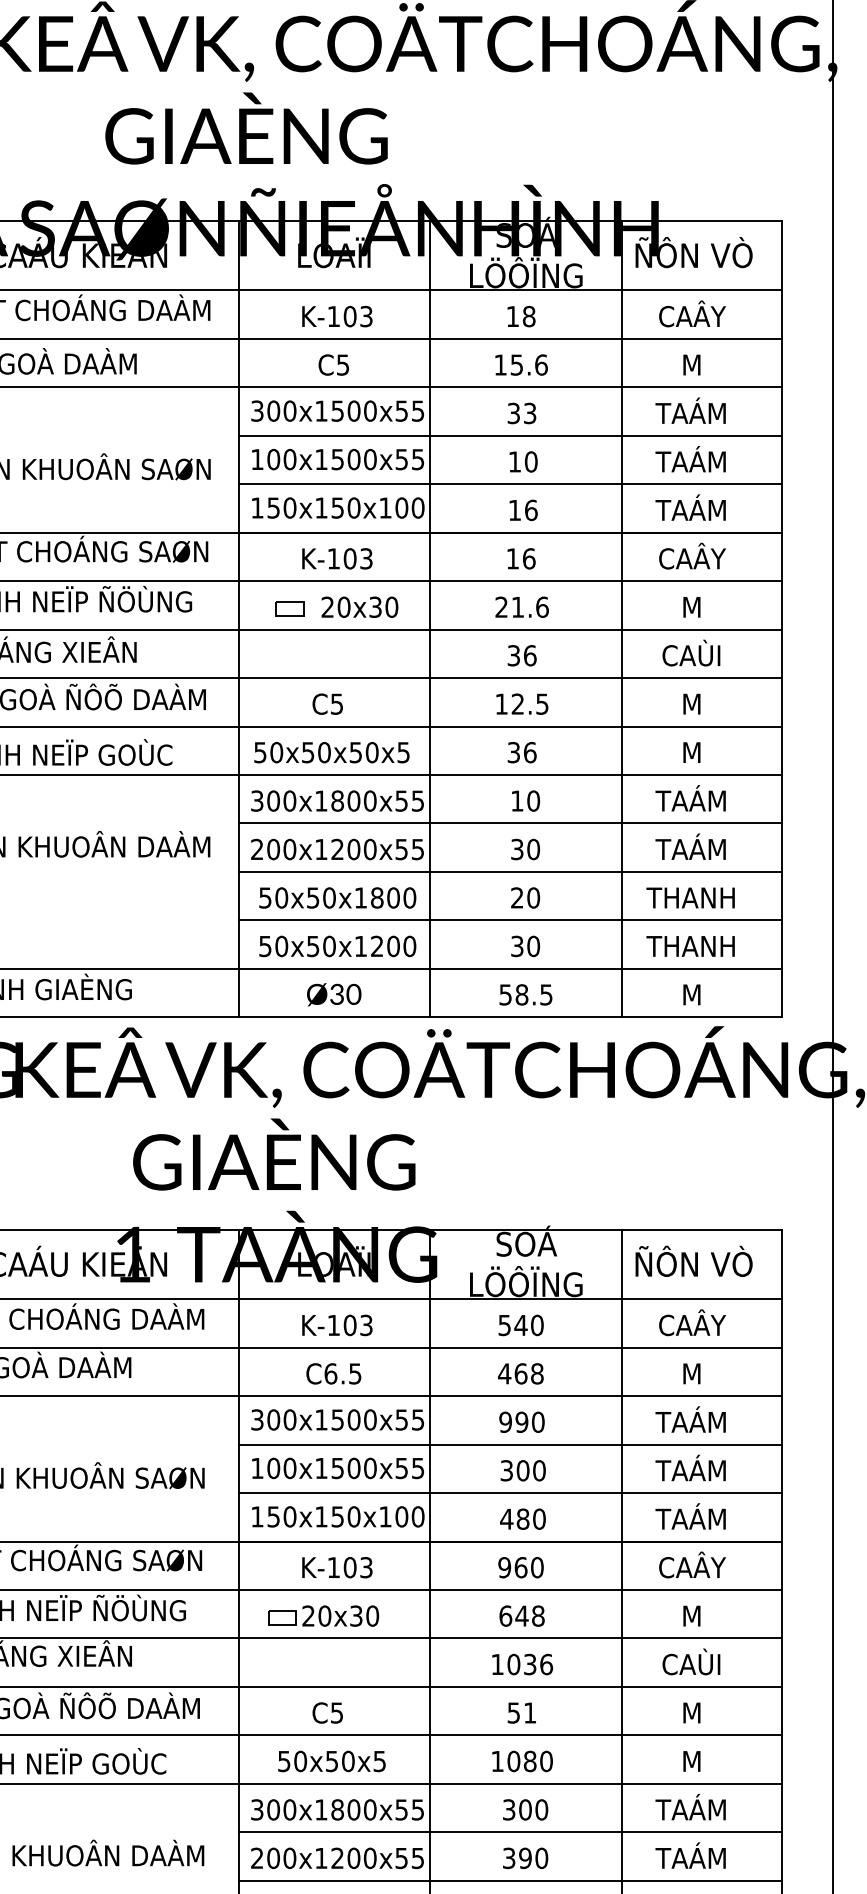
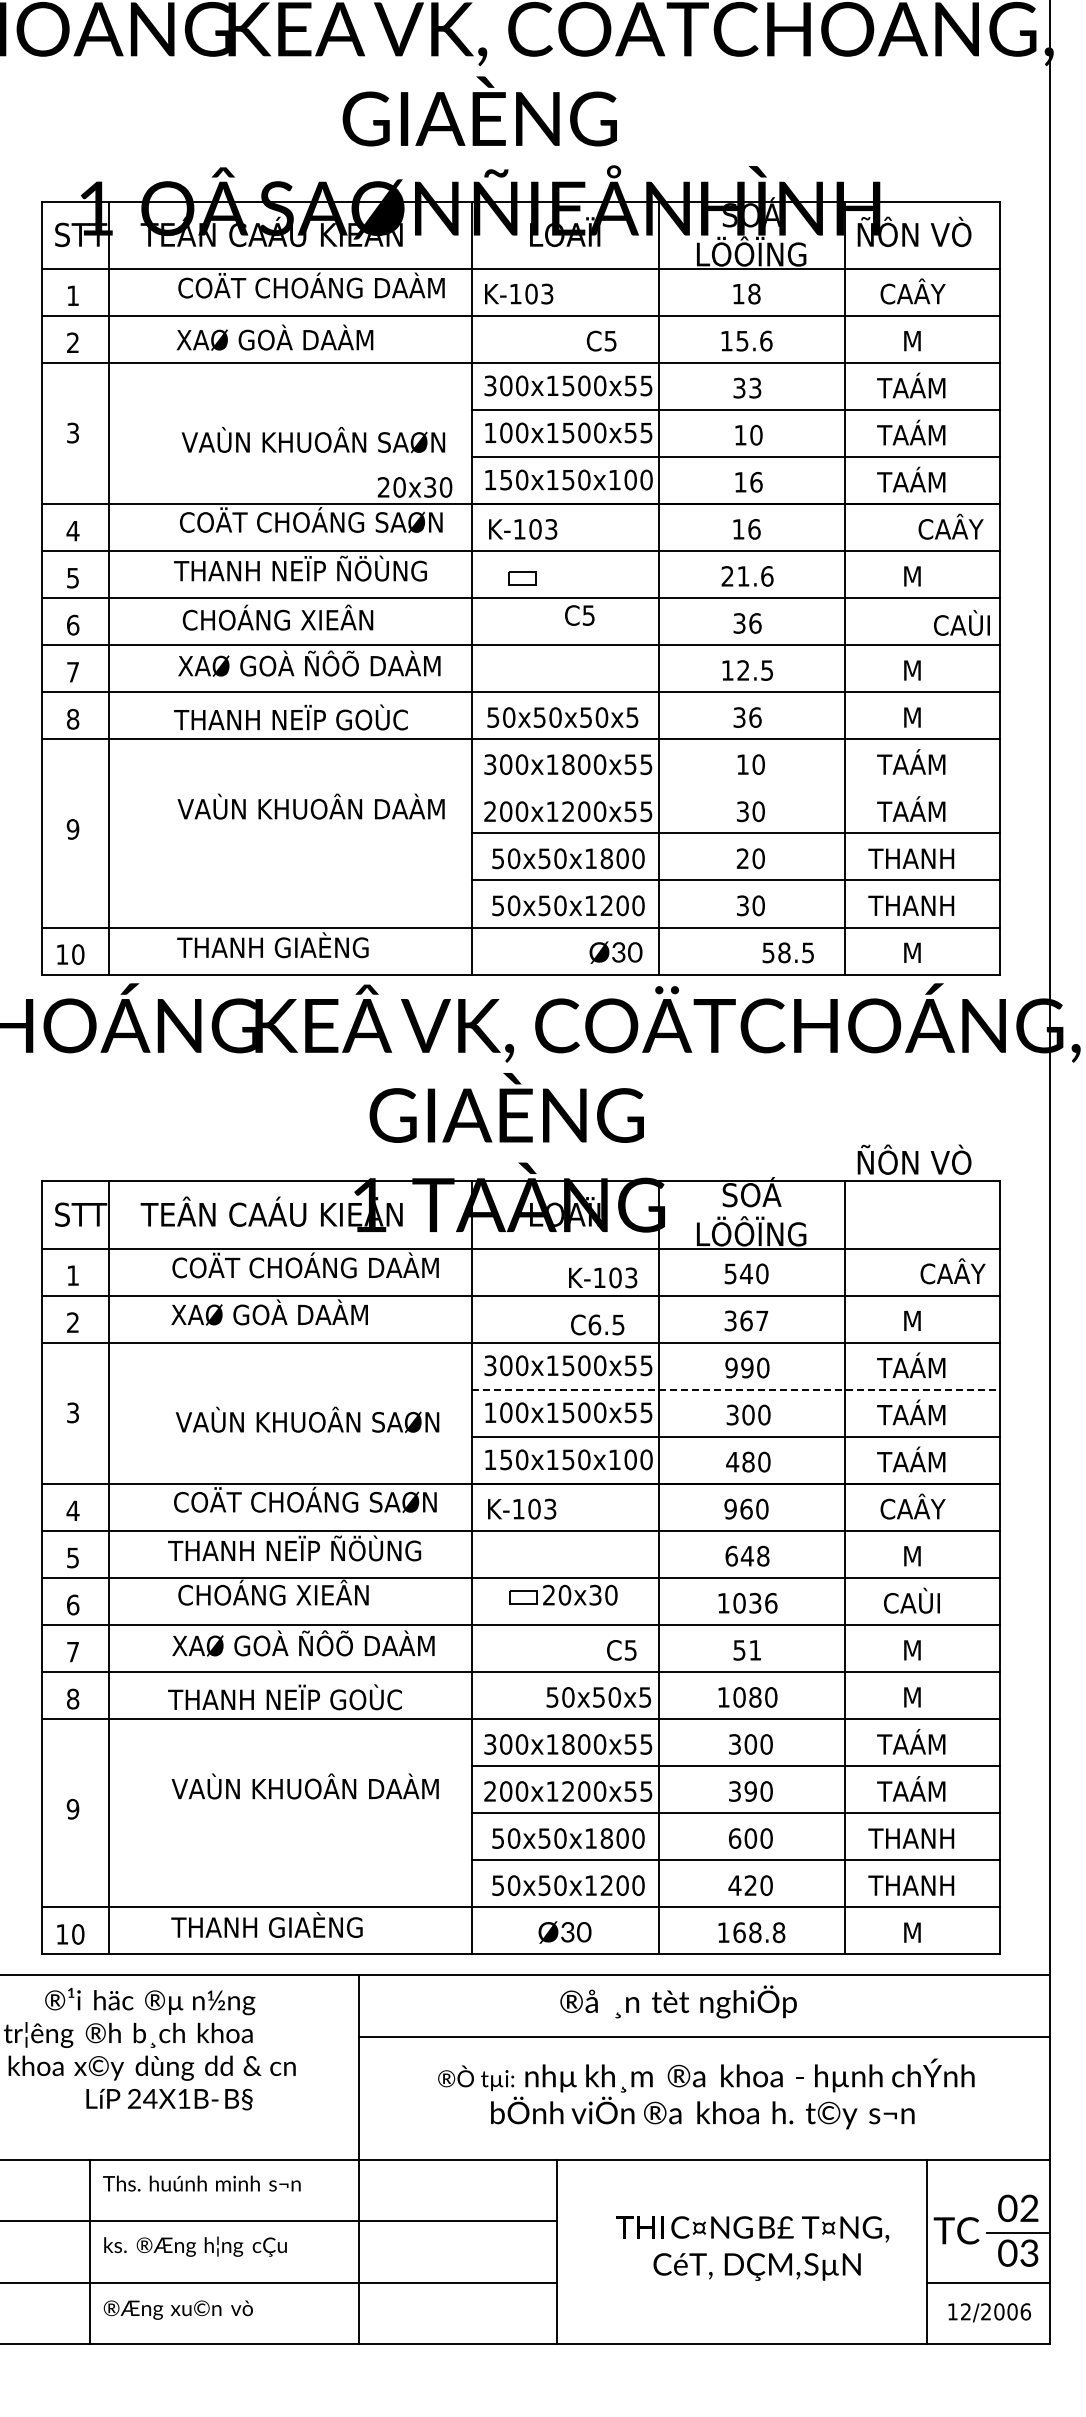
text: (337, 315) -> (519, 293), moved
text: (333, 364) -> (601, 340), moved
text: (691, 555) -> (950, 526), moved
text: (337, 558) -> (523, 529), moved
text: (359, 607) -> (414, 487), moved
text: (690, 652) -> (961, 622), moved
text: (327, 704) -> (579, 615), moved
line: (509, 823) -> (735, 786), removed
text: (333, 994) -> (615, 952), moved
text: (525, 994) -> (787, 952), moved
text: (694, 1261) -> (914, 1159), moved
text: (691, 1322) -> (952, 1271), moved
text: (337, 1324) -> (603, 1277), moved
text: (333, 1373) -> (597, 1324), moved
text: (521, 1373) -> (746, 1320), 468 -> 367
line: (509, 1444) -> (735, 1389), solid -> dashed
text: (337, 1566) -> (522, 1508), moved
part: (323, 1615) -> (563, 1594), moved
text: (327, 1713) -> (621, 1650), moved
text: (331, 1761) -> (598, 1697), moved

